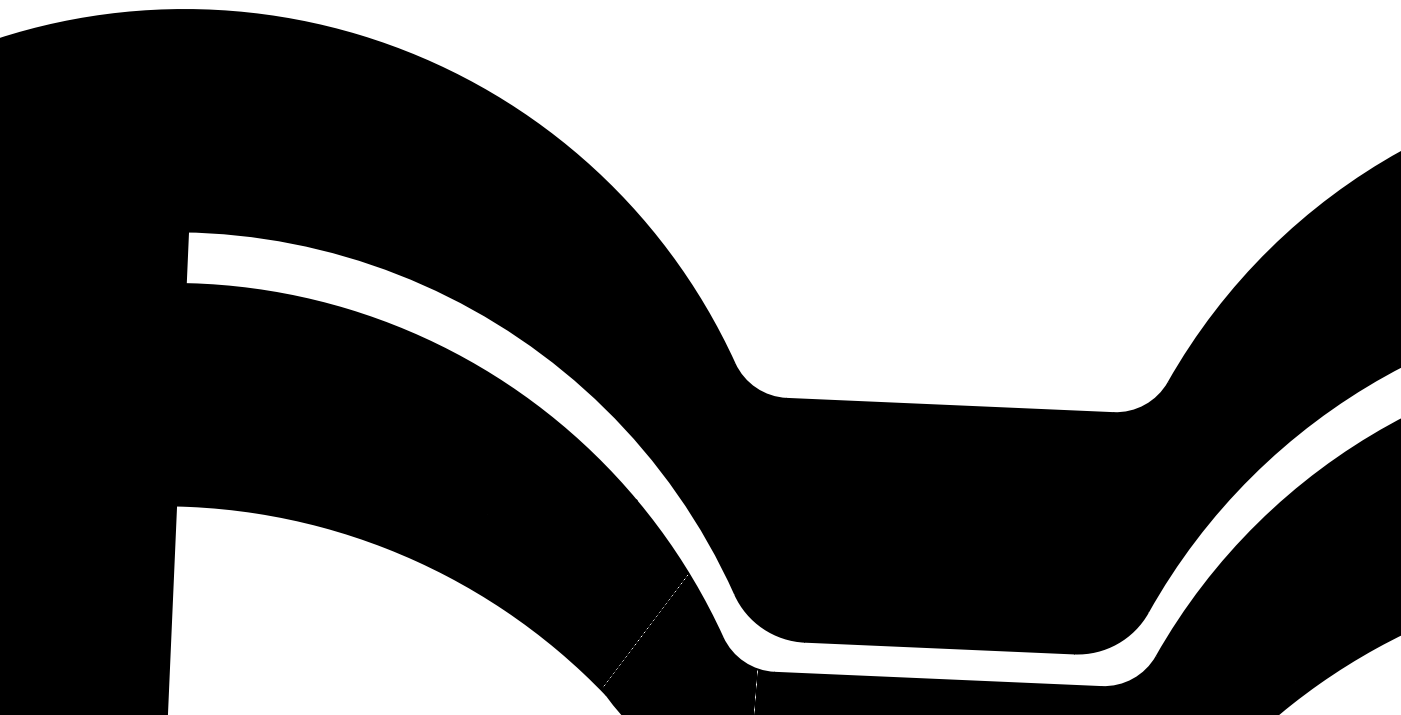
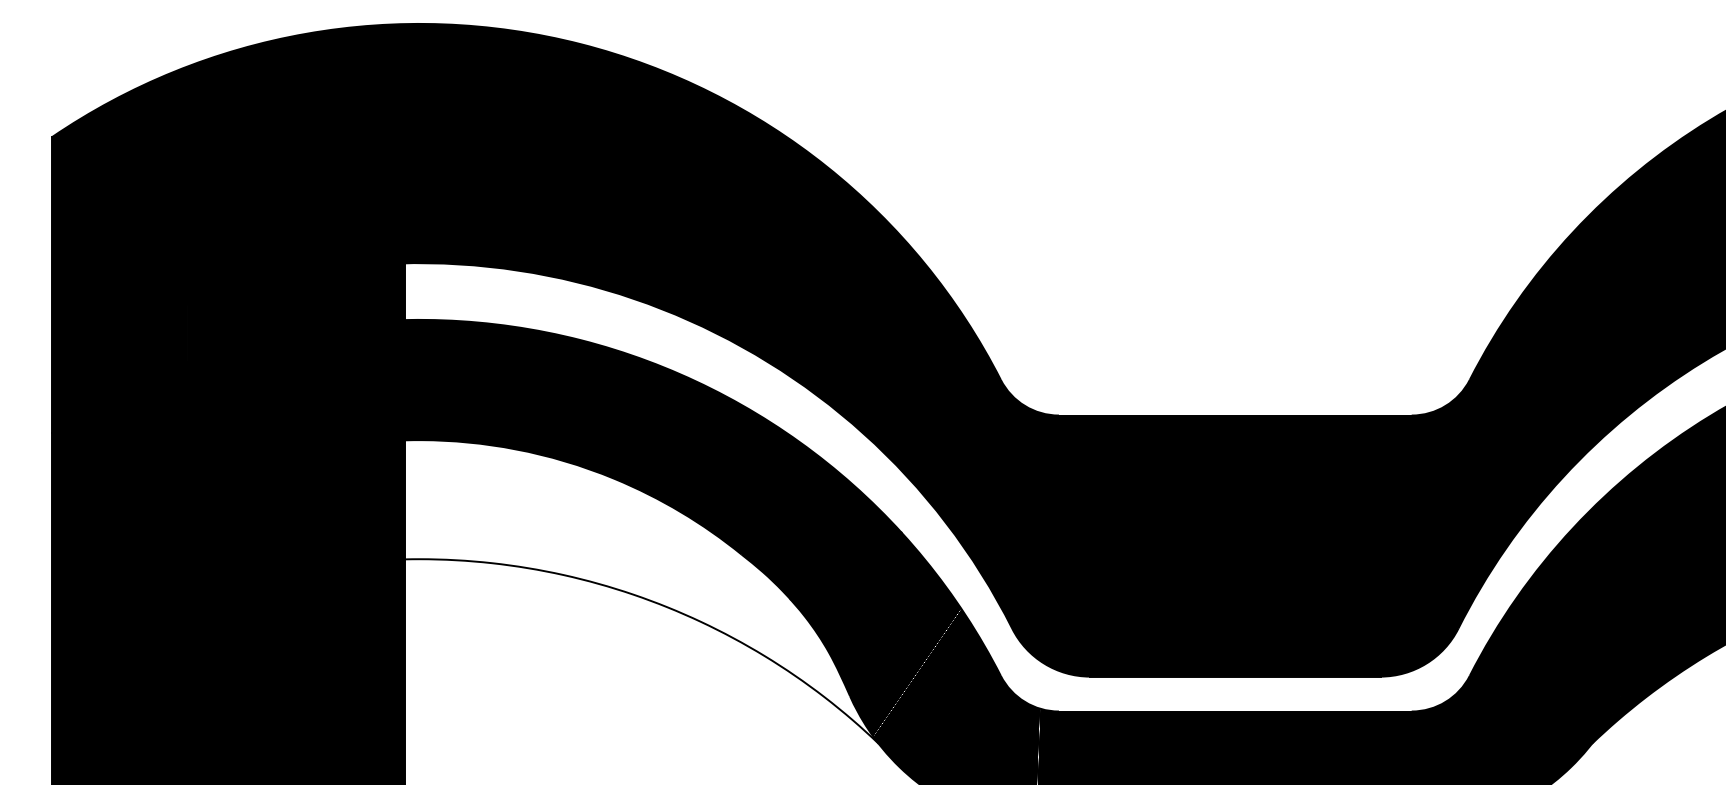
fill: (393, 544) -> (641, 591), removed

